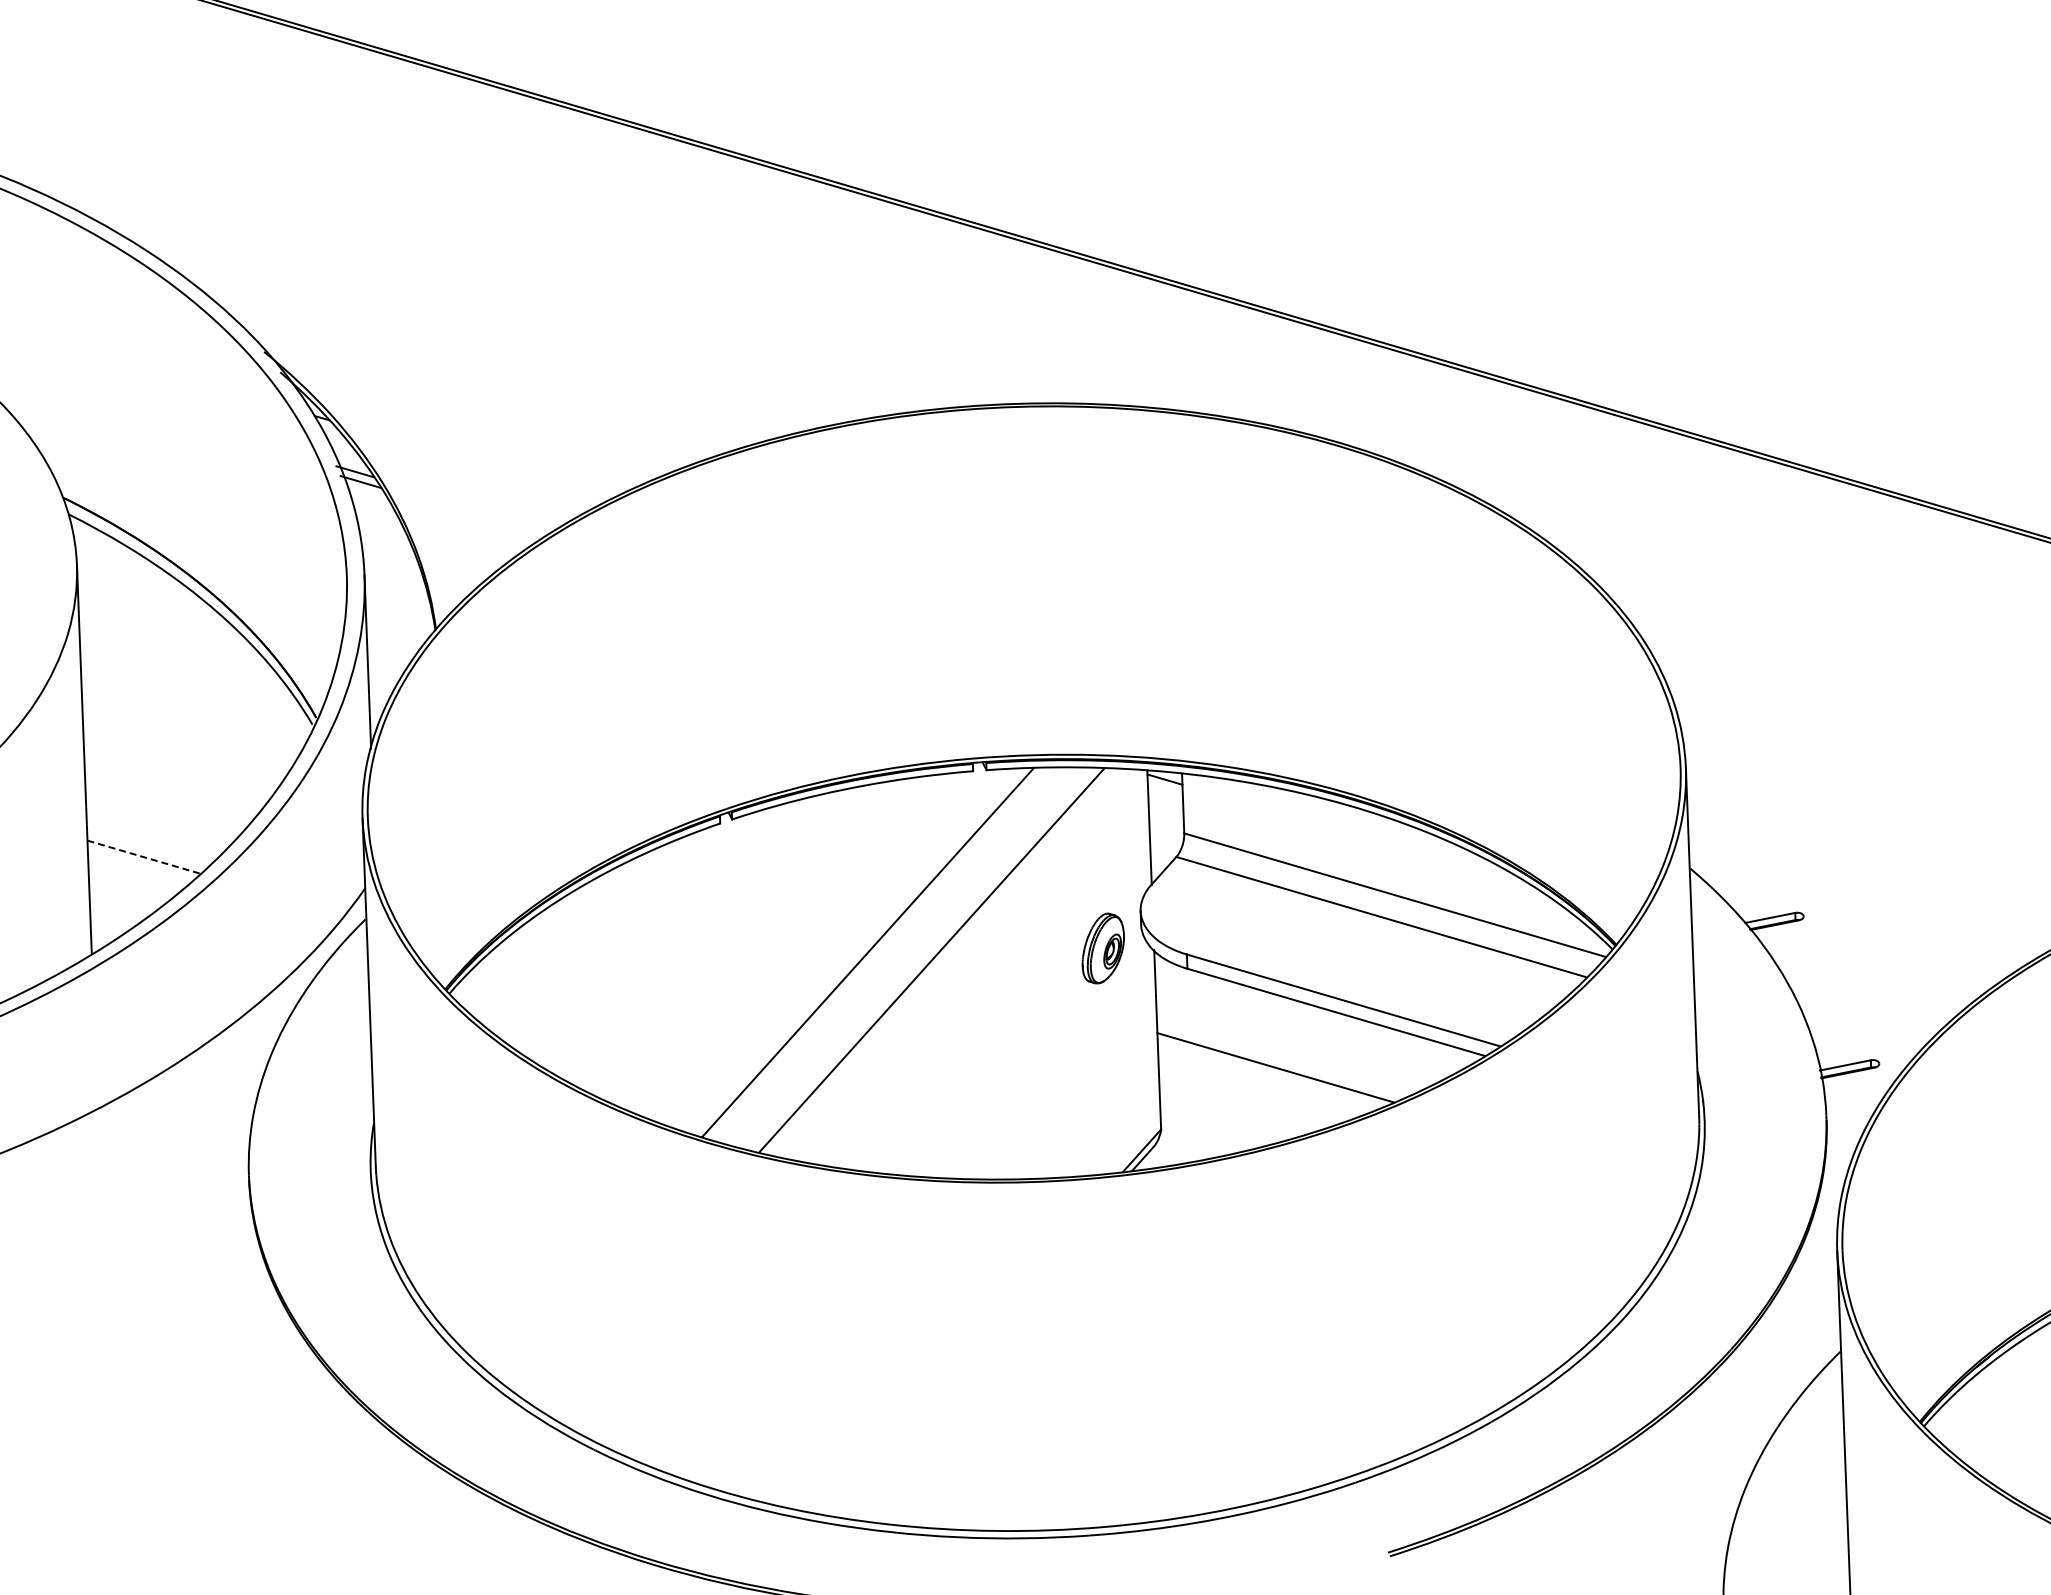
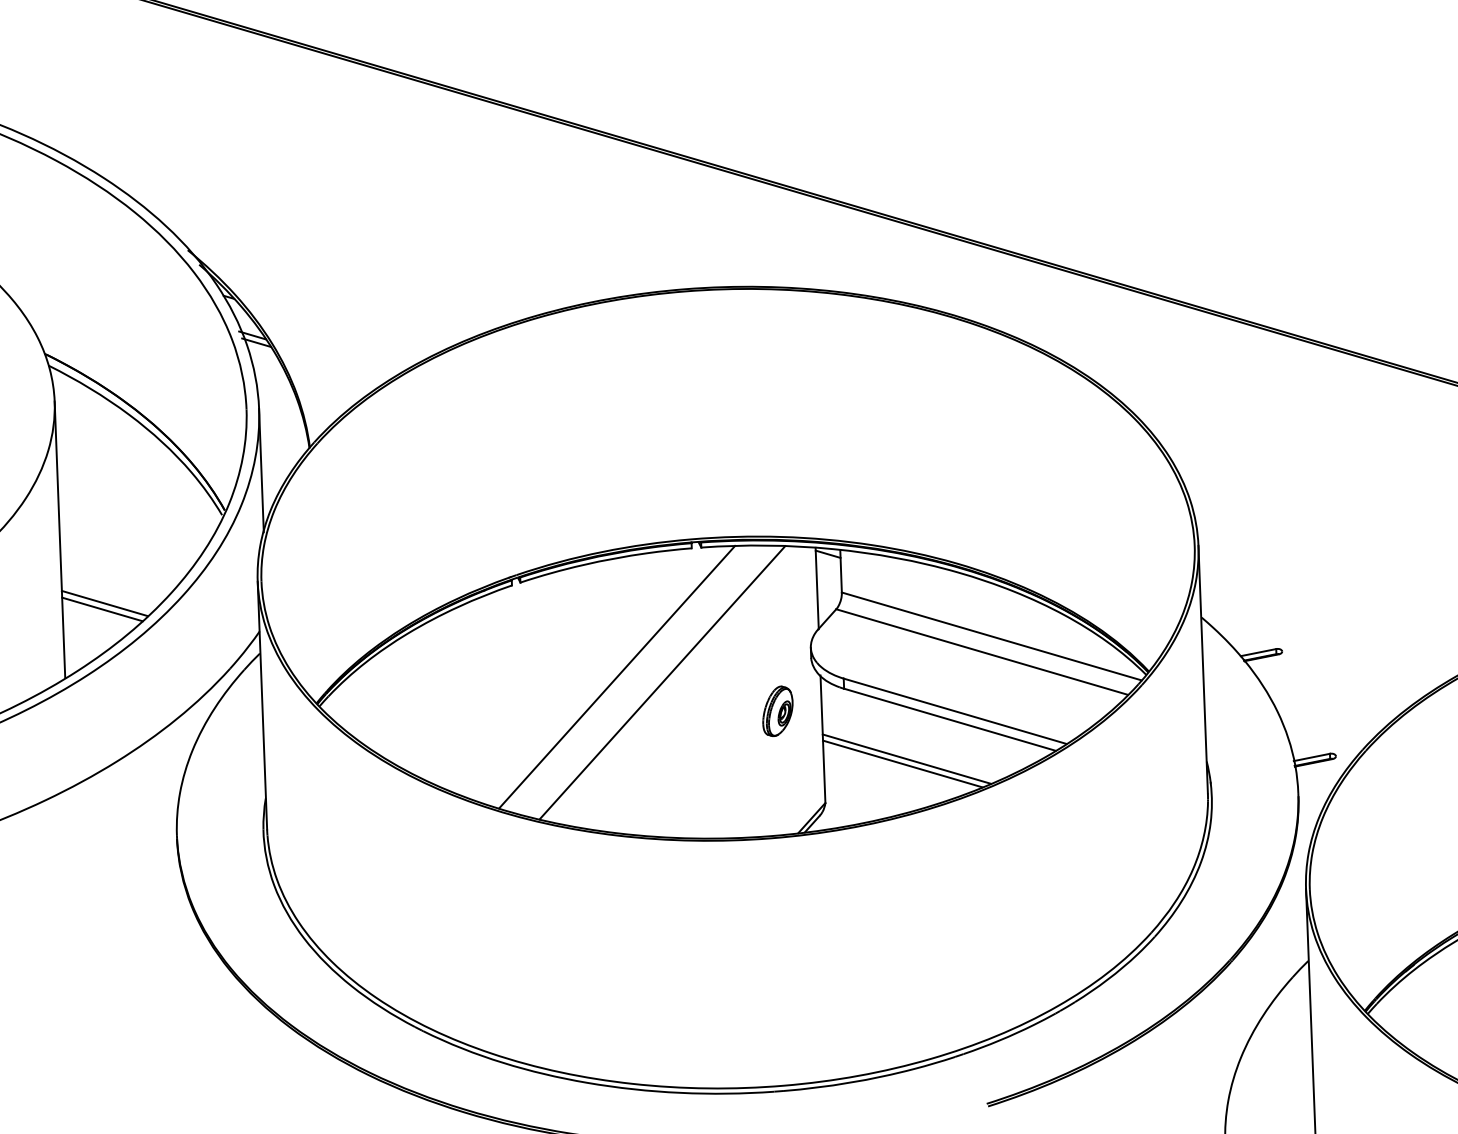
line: (147, 848) -> (104, 603), added
line: (144, 857) -> (102, 609), dashed -> solid
part: (1102, 948) -> (777, 711), moved
line: (1269, 1074) -> (902, 763), added

